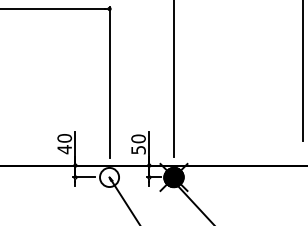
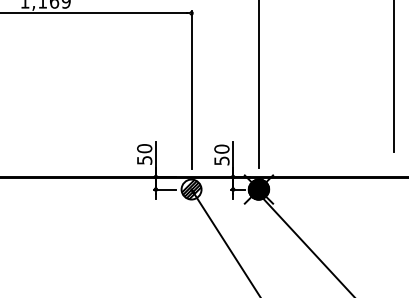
text: (64, 149) -> (144, 160), 40 -> 50
hatch: (109, 177) -> (191, 189), added

